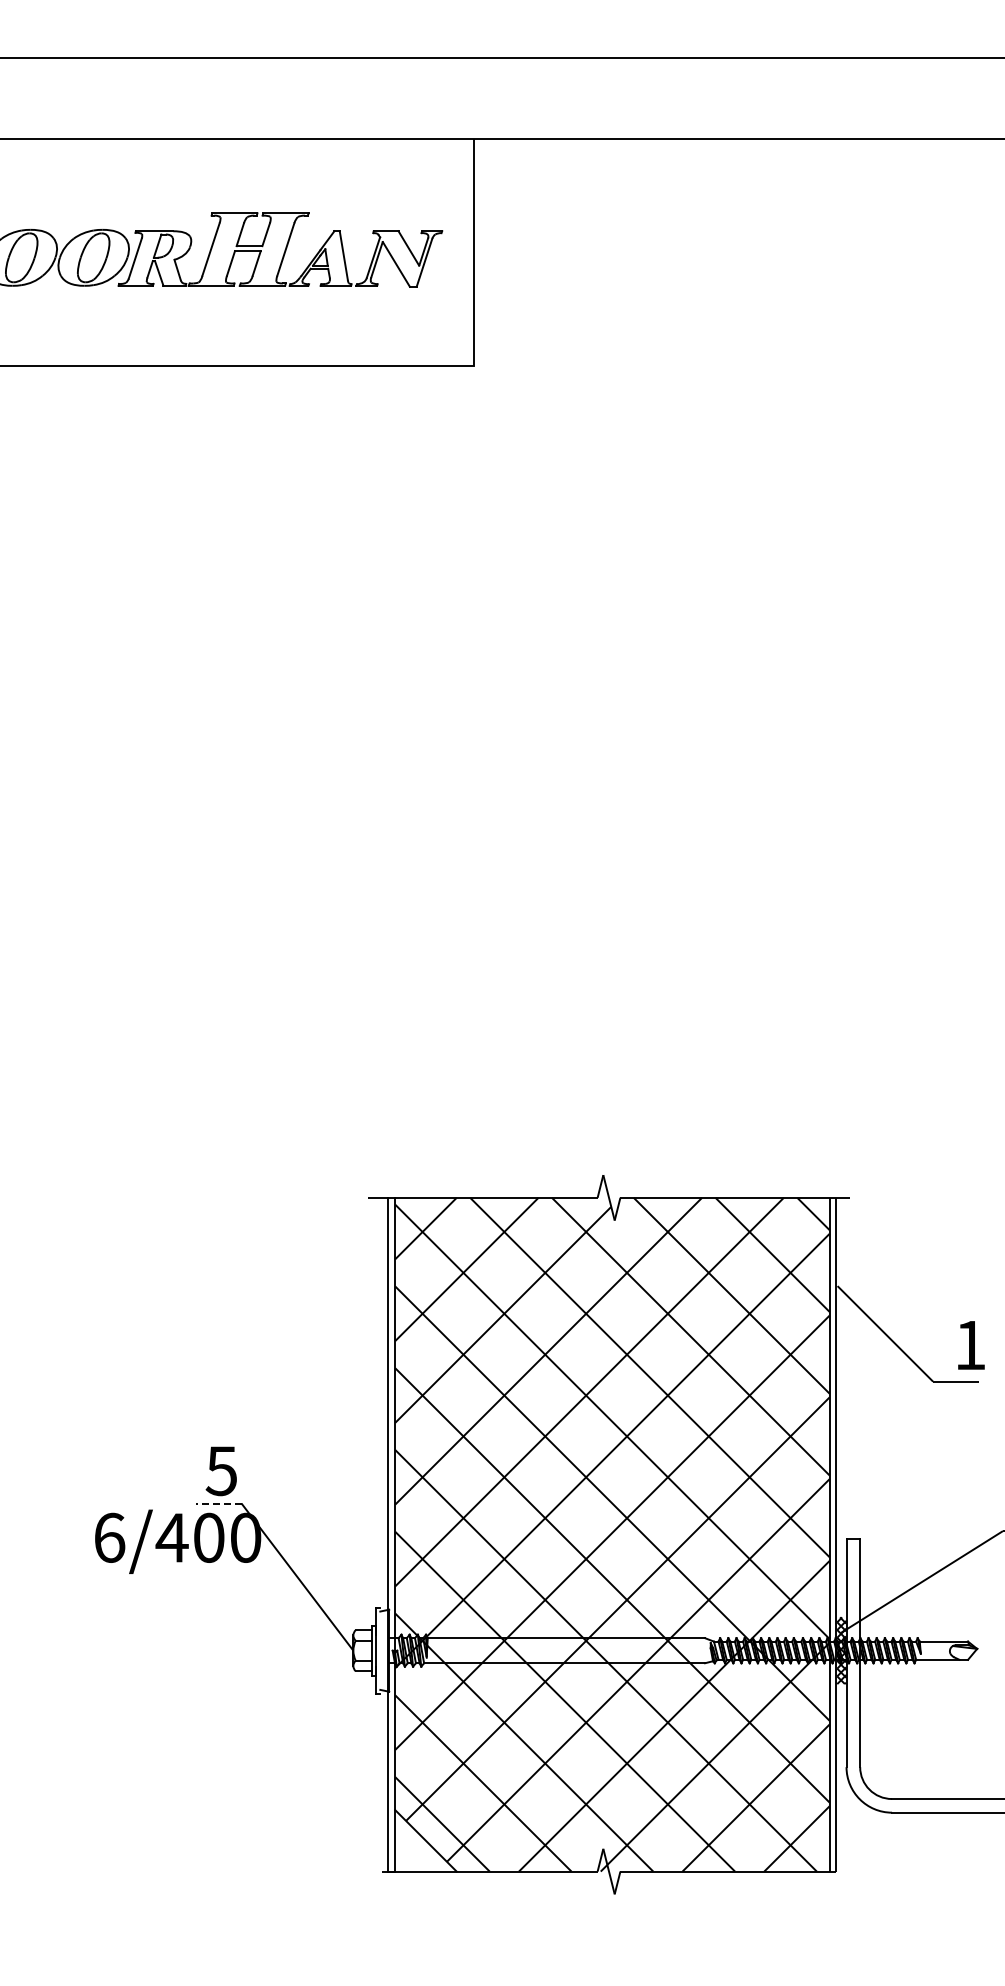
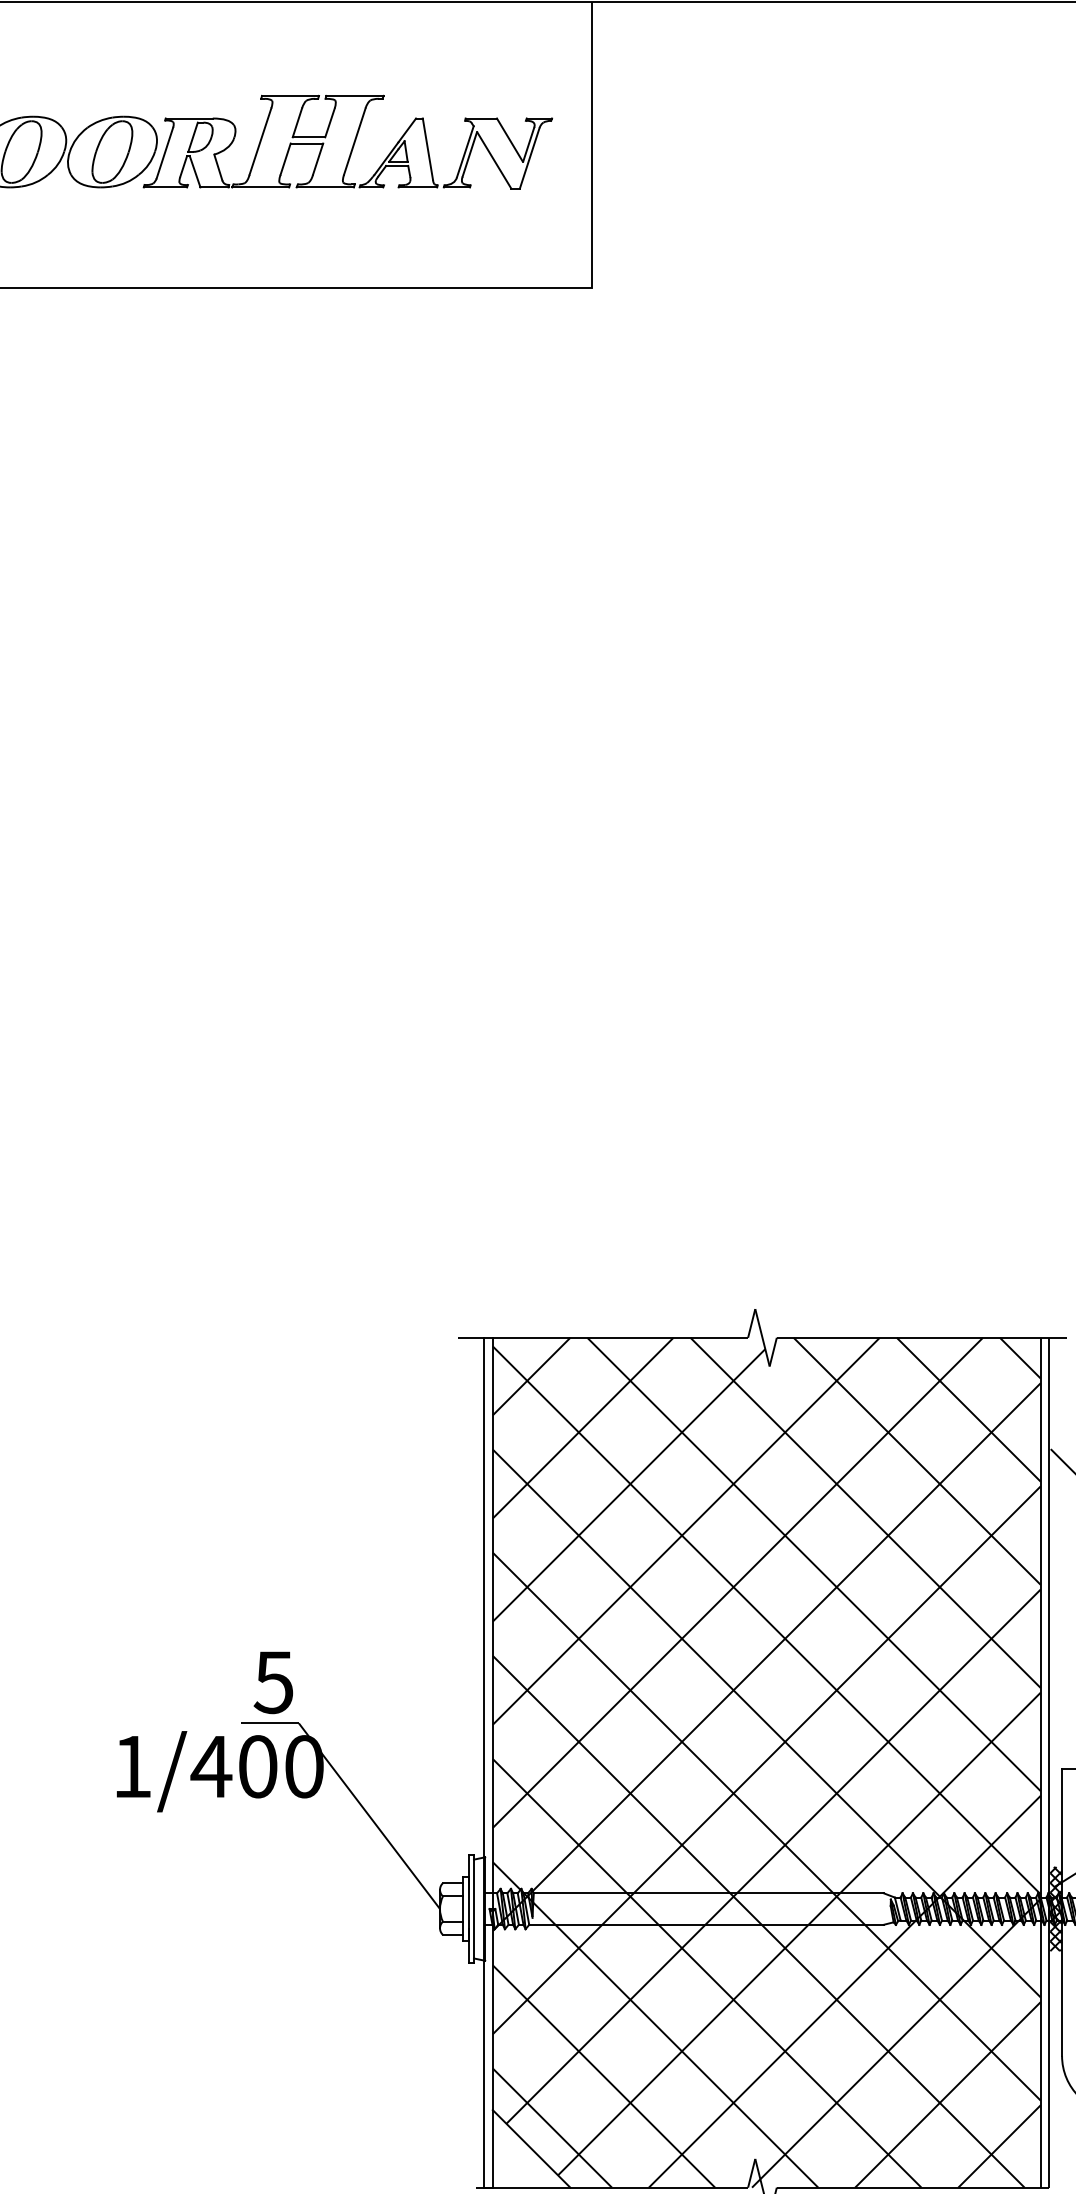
line: (218, 1503) -> (269, 1723), dashed -> solid
text: (110, 1537) -> (133, 1766), 6/400 -> 1/400
line: (380, 1650) -> (474, 1908), added

